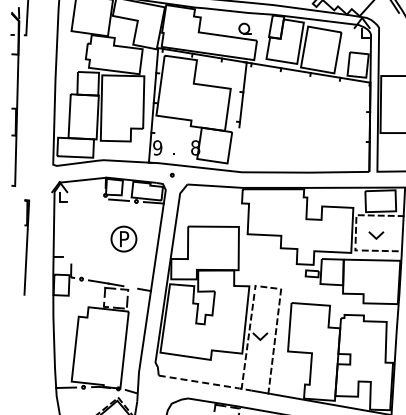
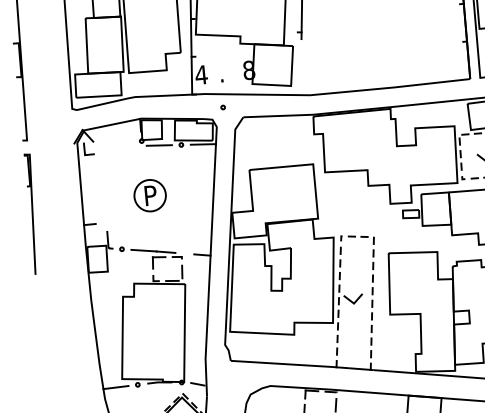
text: (157, 147) -> (201, 74), 9 -> 4
part: (123, 238) -> (149, 194), moved
part: (26, 247) -> (32, 214), moved
line: (206, 383) -> (291, 364), dashed -> solid

